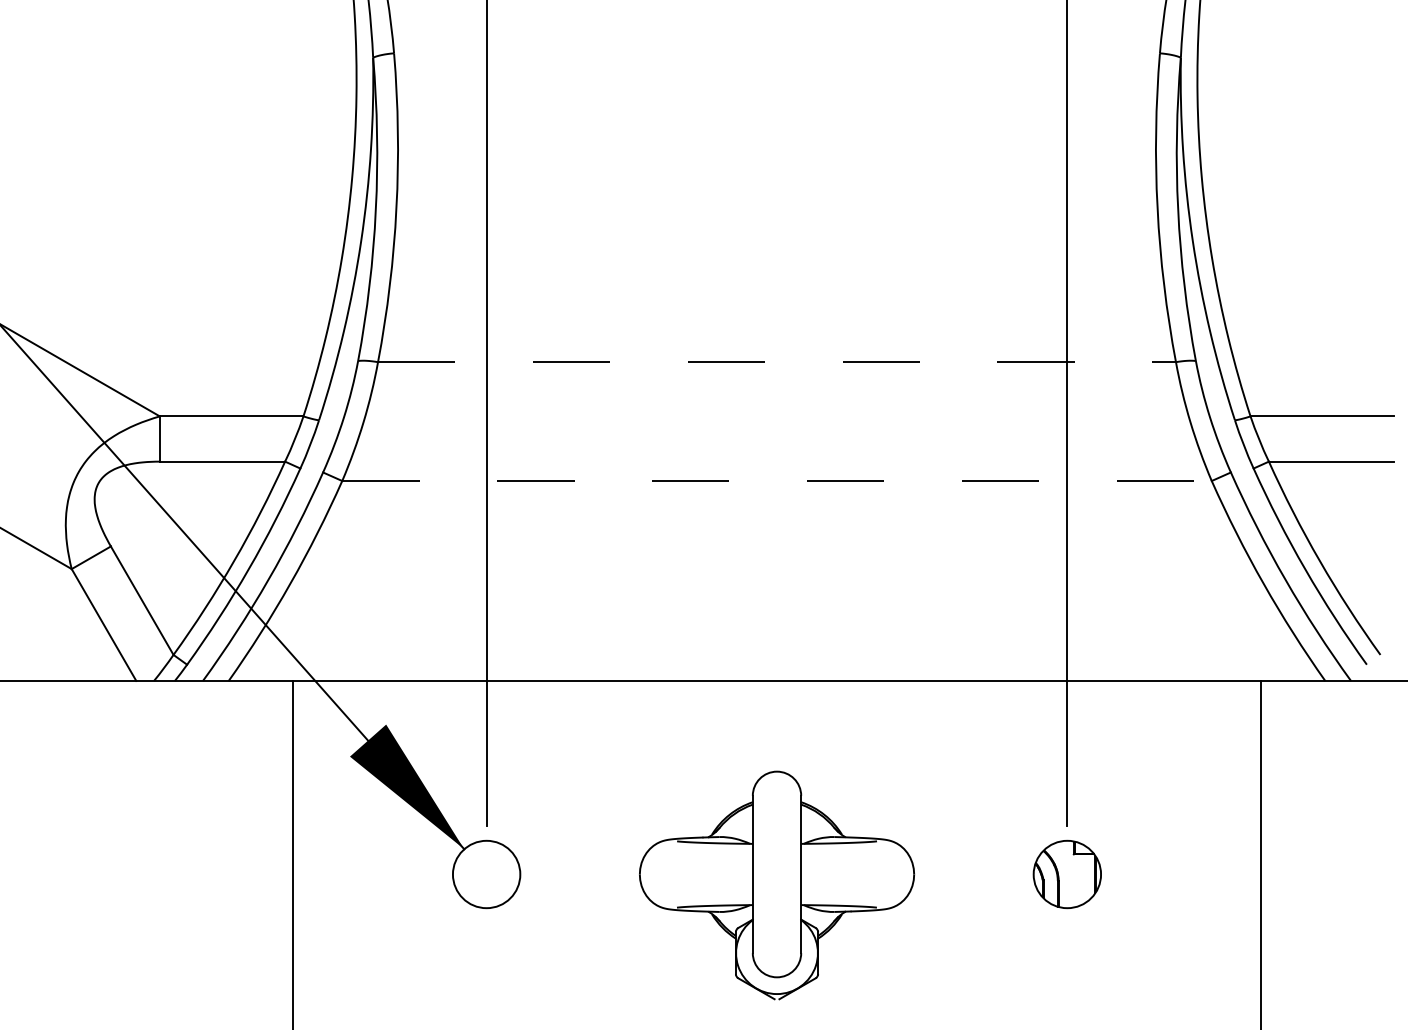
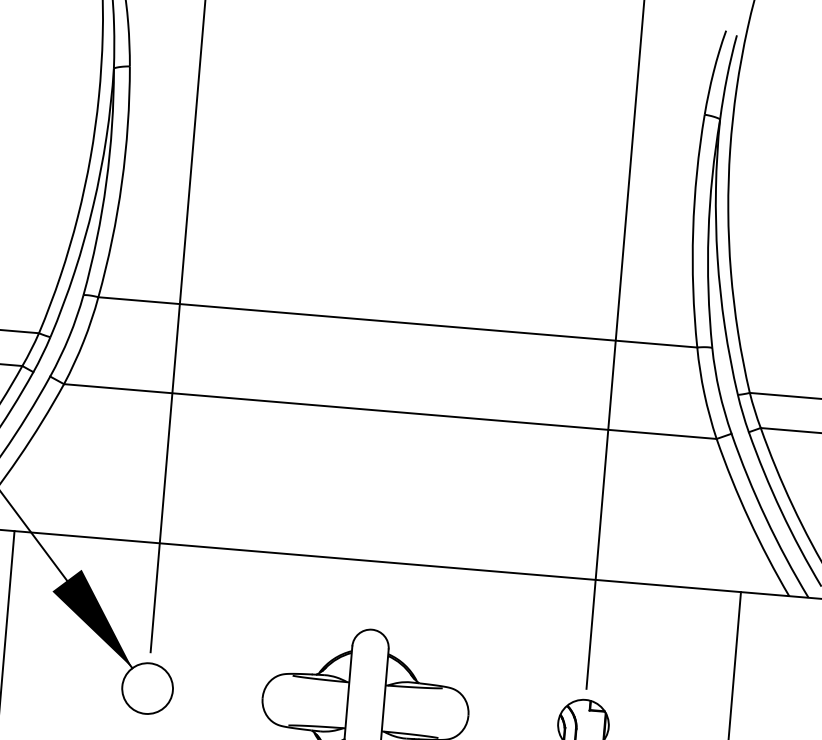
line: (777, 362) -> (398, 322), dashed -> solid
line: (777, 481) -> (390, 411), dashed -> solid

